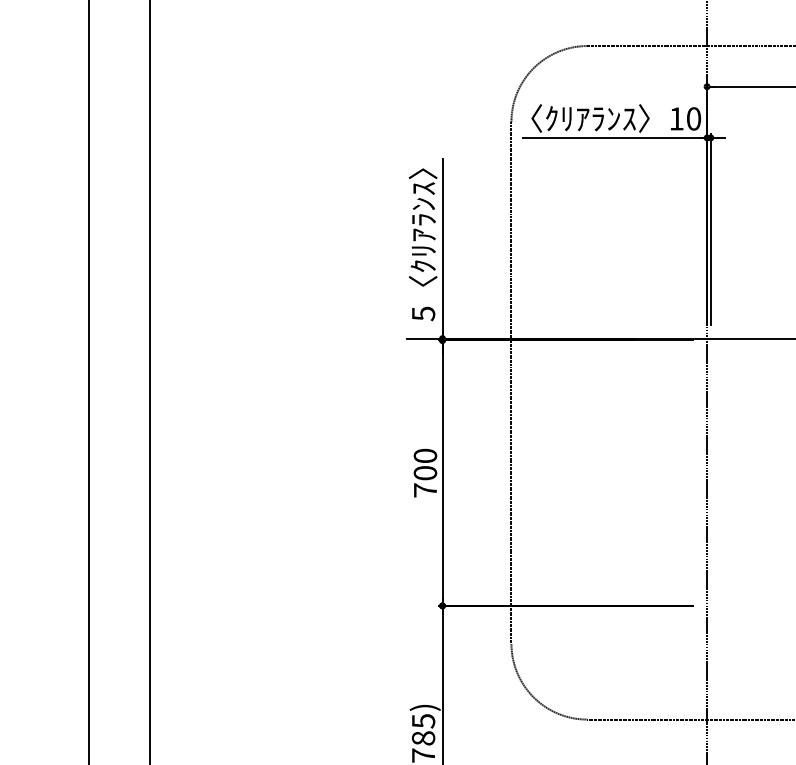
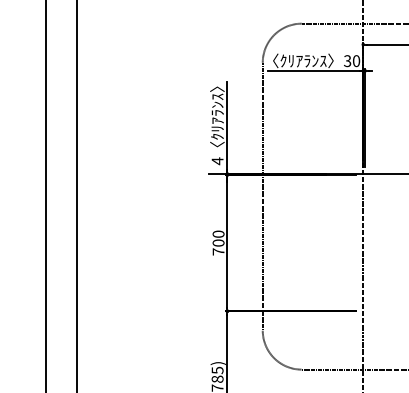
text: (676, 119) -> (347, 61), 10 -> 30
text: (423, 314) -> (217, 161), 5 -> 4

